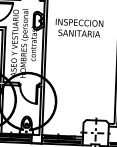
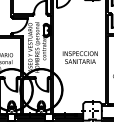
text: (78, 27) -> (79, 57), moved

